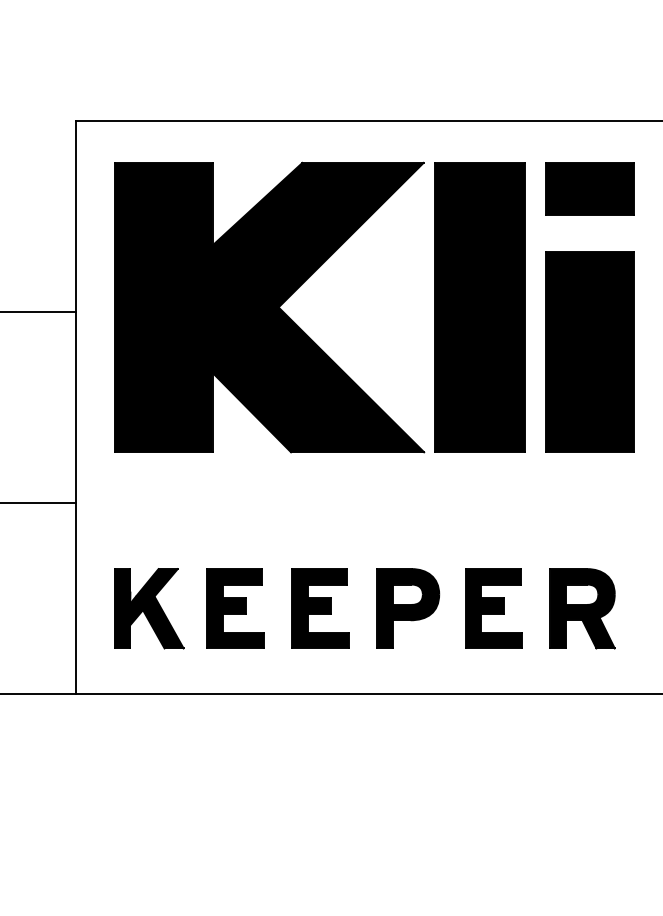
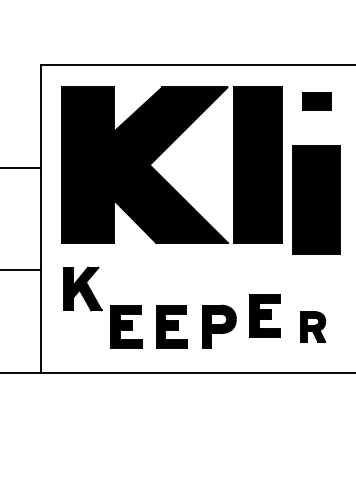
part: (589, 187) -> (316, 100), size x0.6
part: (589, 350) -> (316, 199), moved
part: (148, 607) -> (82, 288), moved
part: (492, 607) -> (264, 315), moved
part: (583, 607) -> (313, 326), size x0.7

